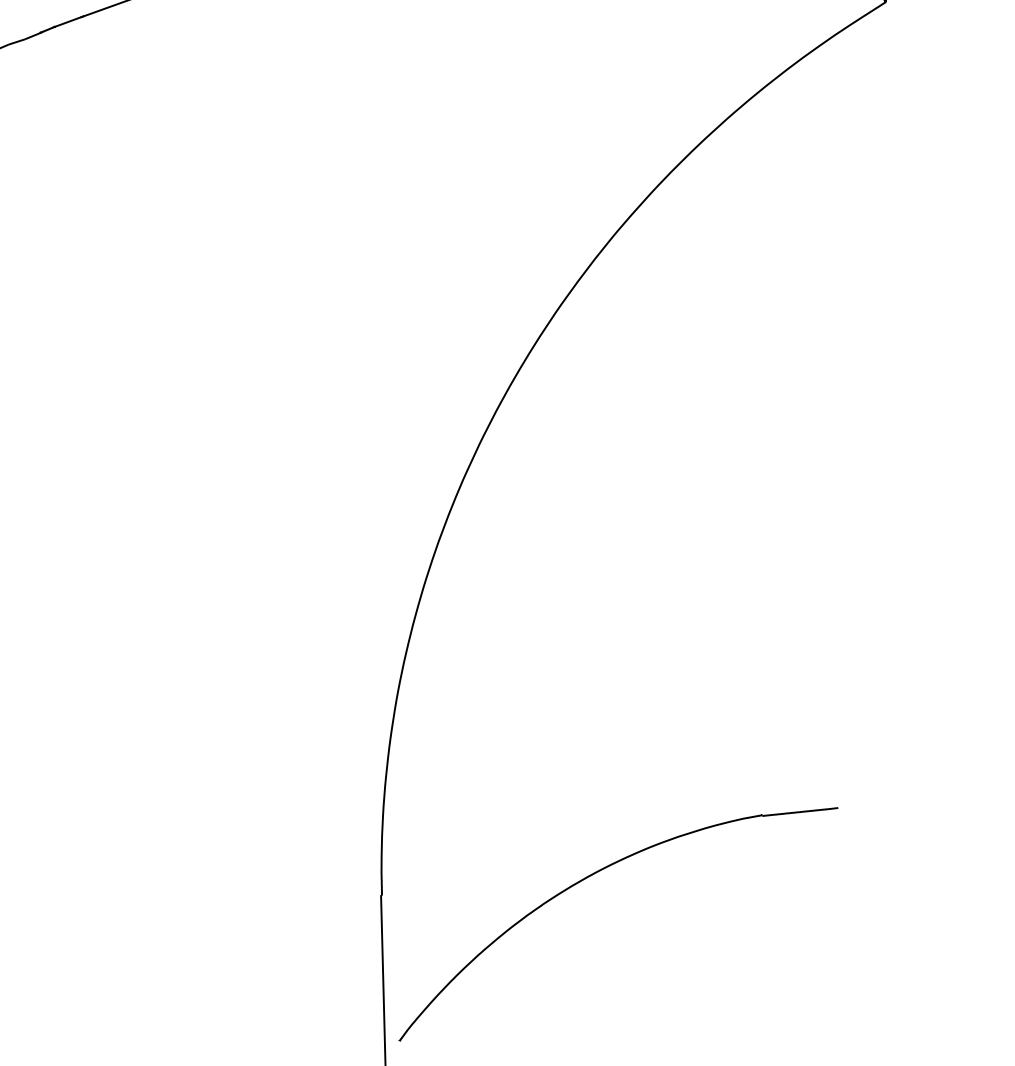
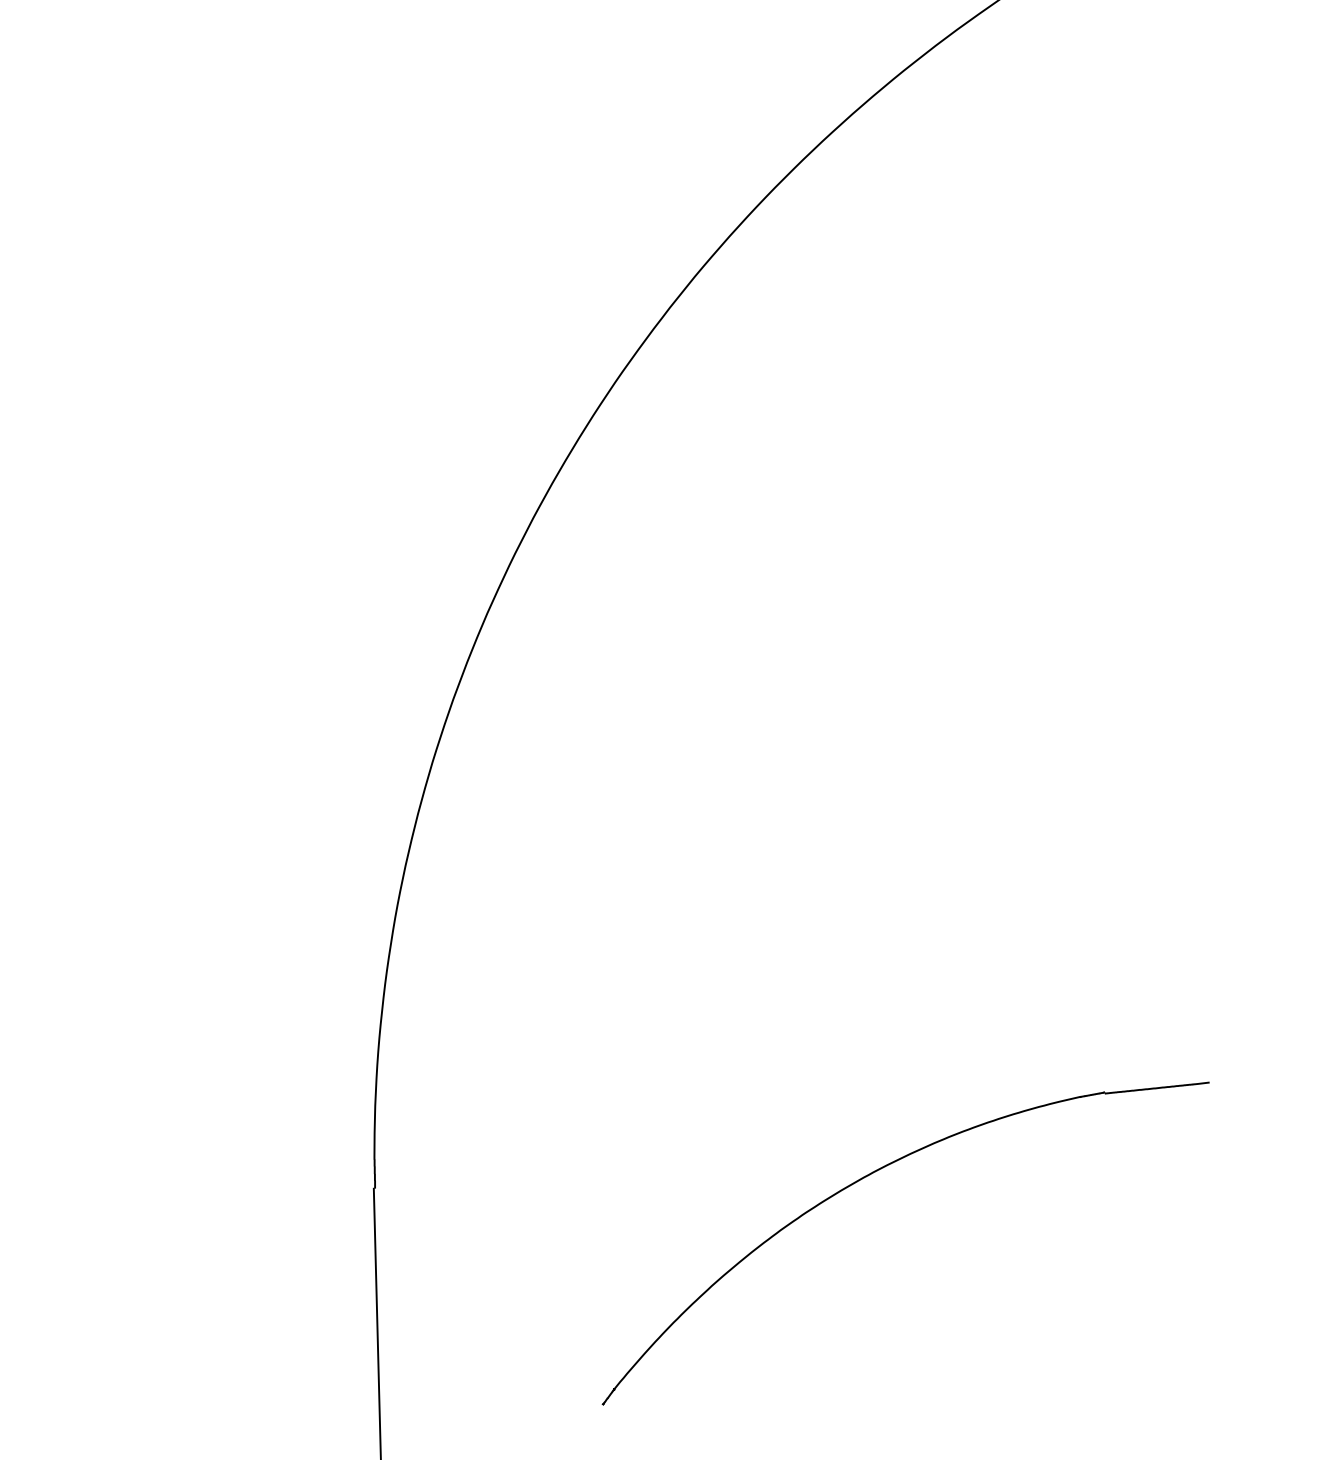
part: (589, 877) -> (865, 1178), moved

